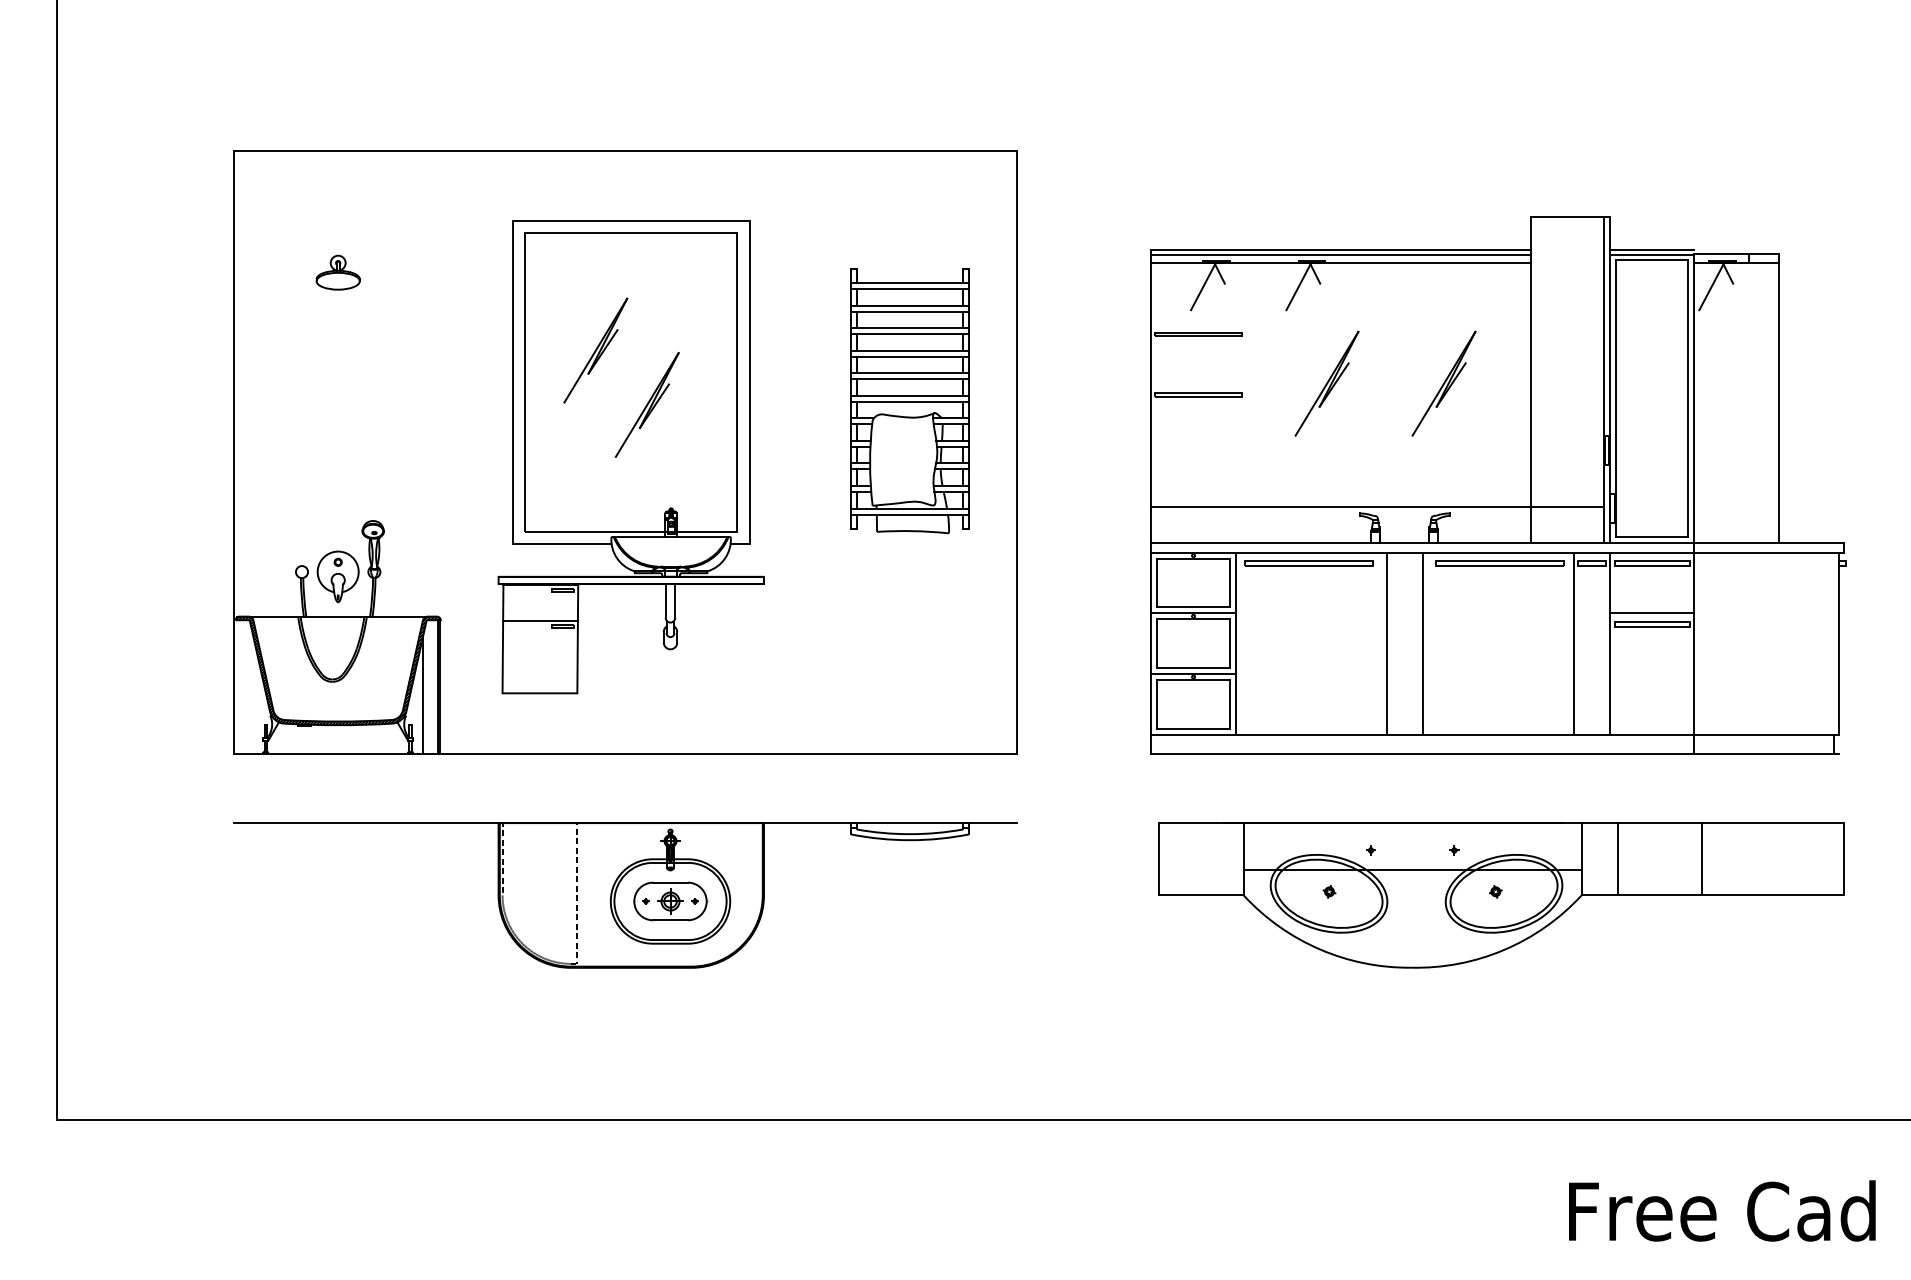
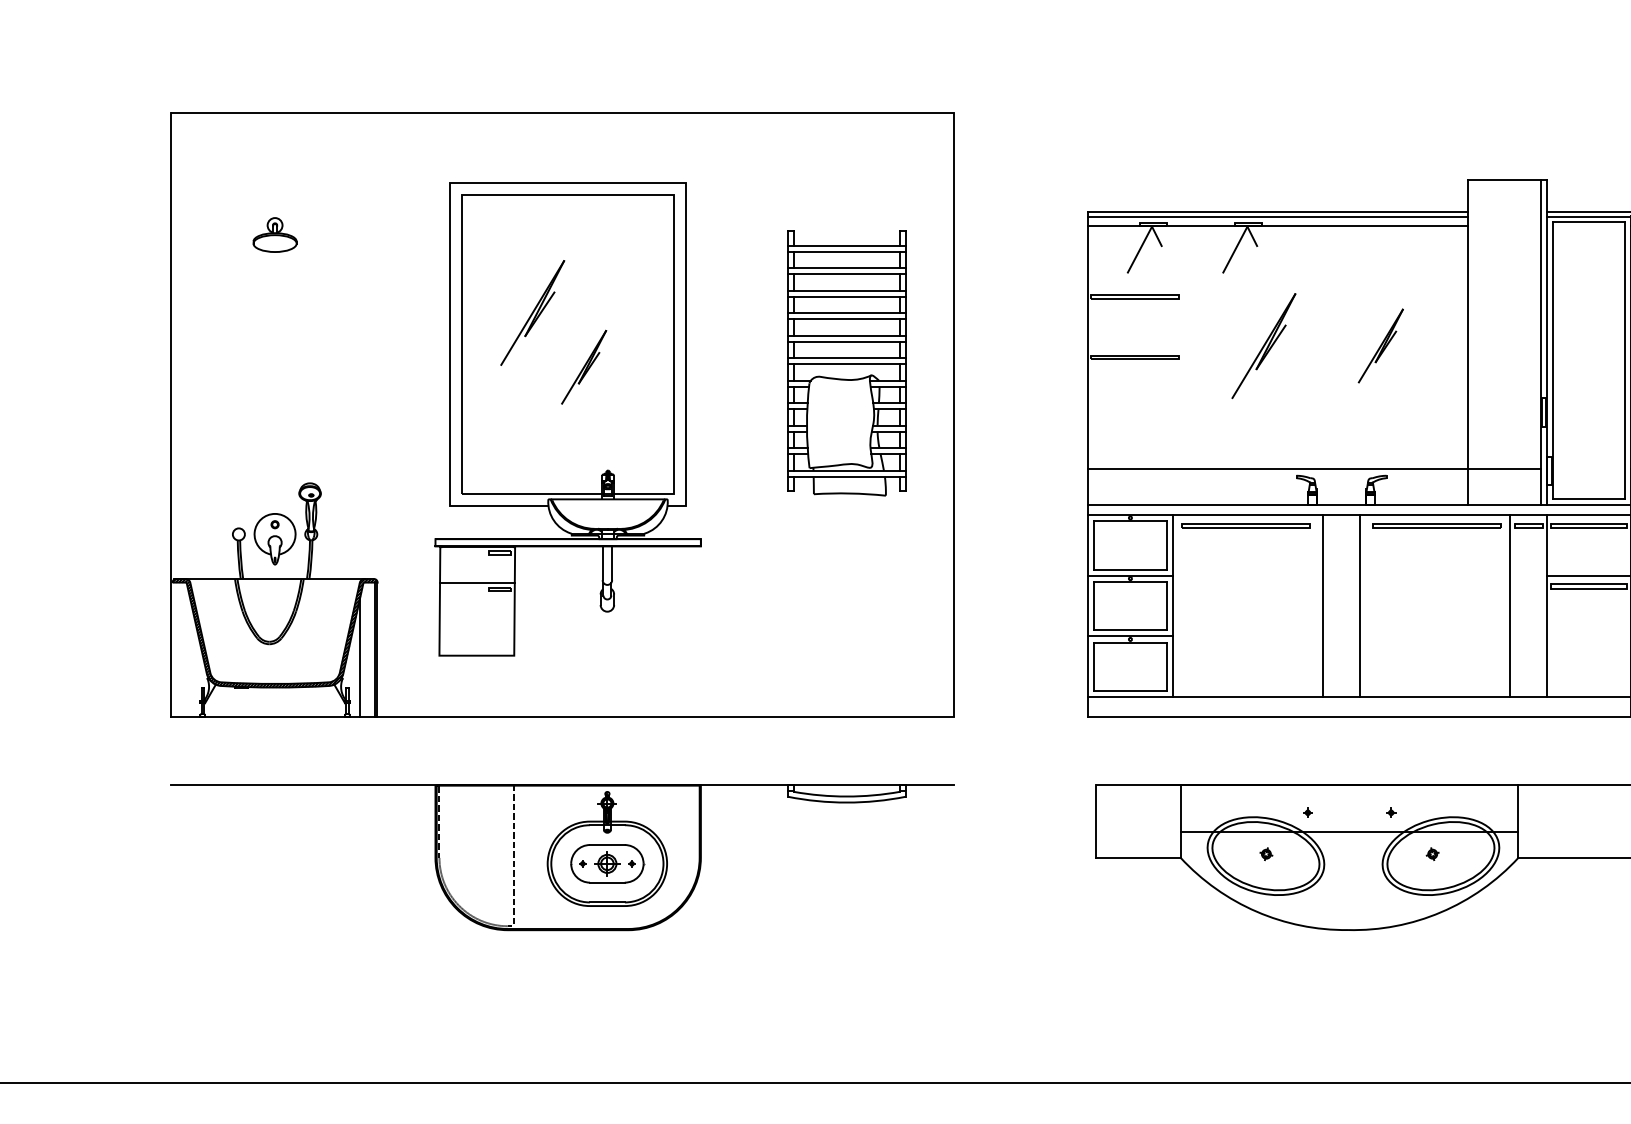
part: (1443, 383) -> (1380, 345), size x0.7
part: (646, 404) -> (583, 366), size x0.7
line: (1617, 859) -> (1554, 821), removed

